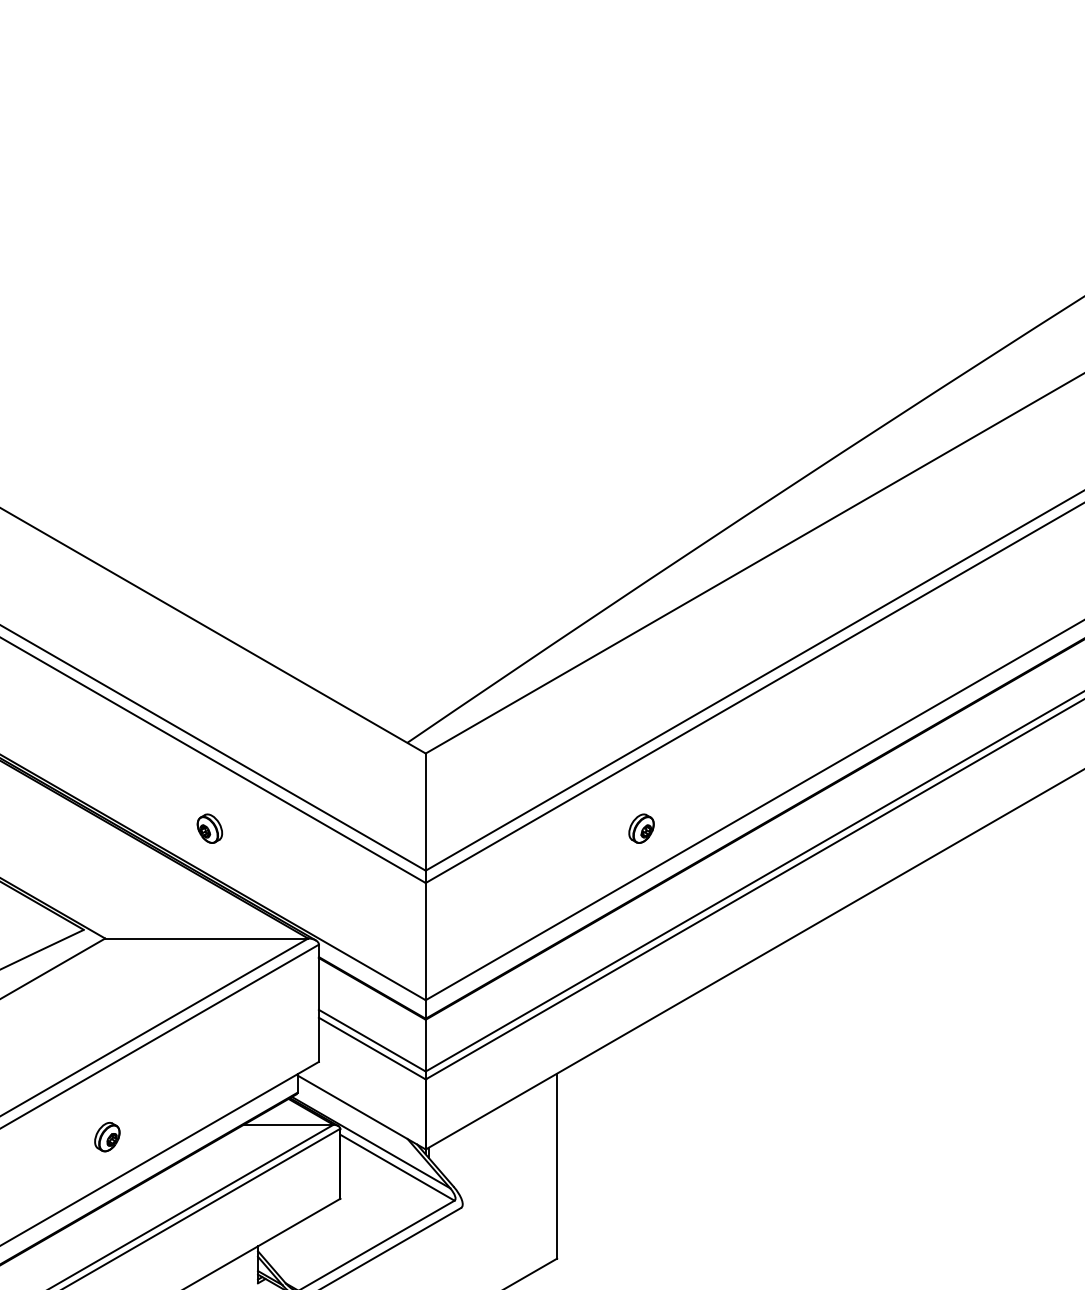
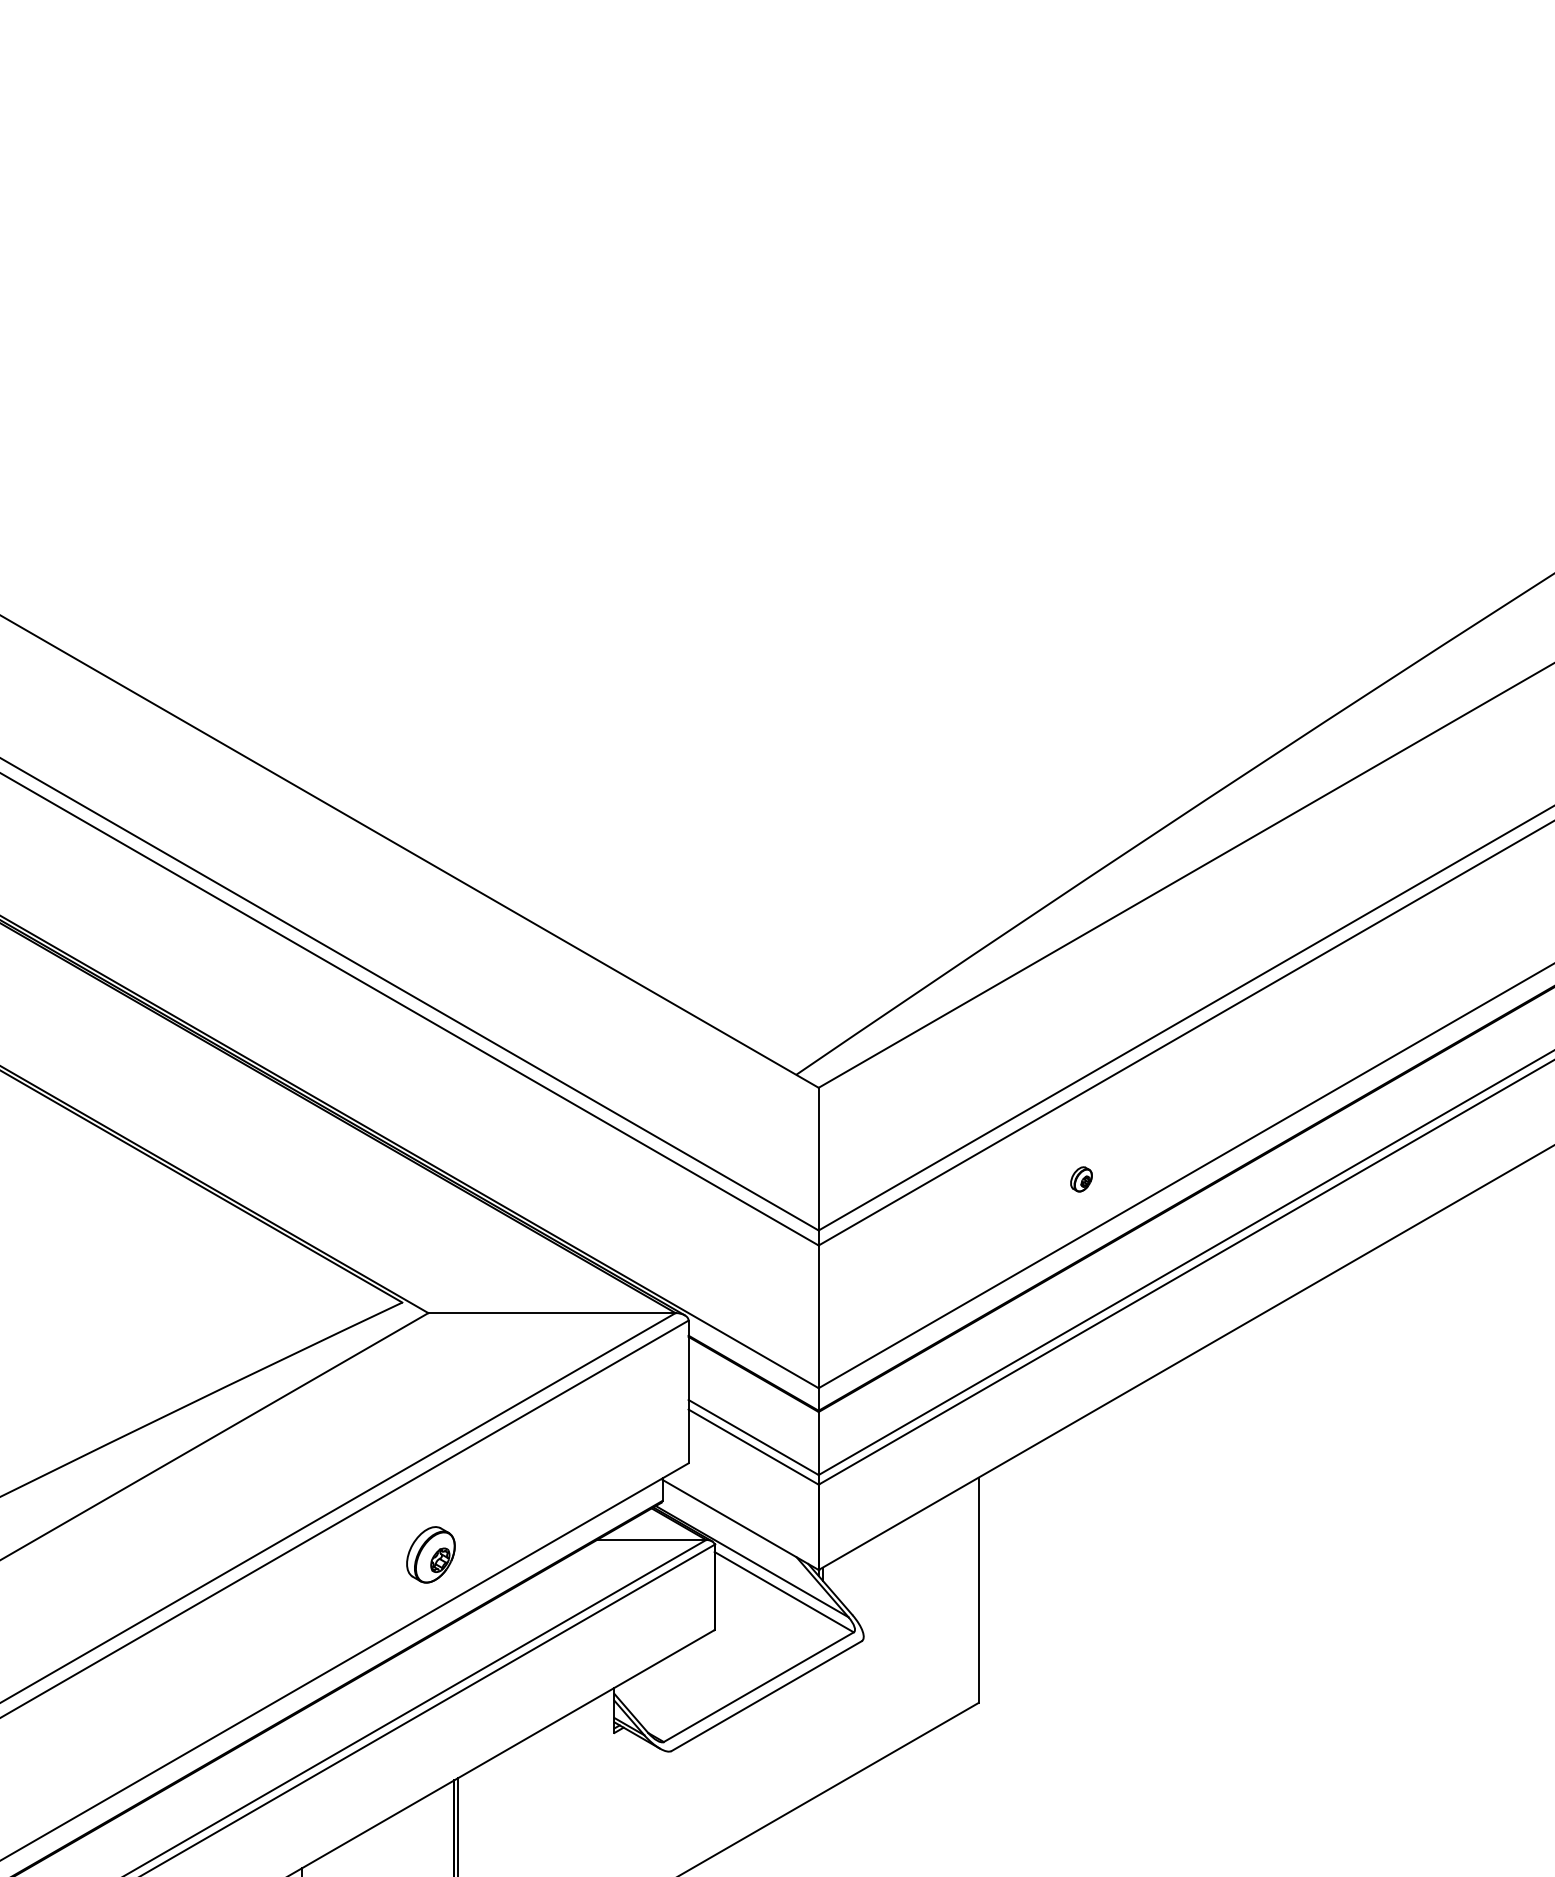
part: (209, 828) -> (555, 1179), removed
part: (641, 828) -> (1081, 1179), size x0.7
part: (106, 1136) -> (430, 1554), size x1.6

